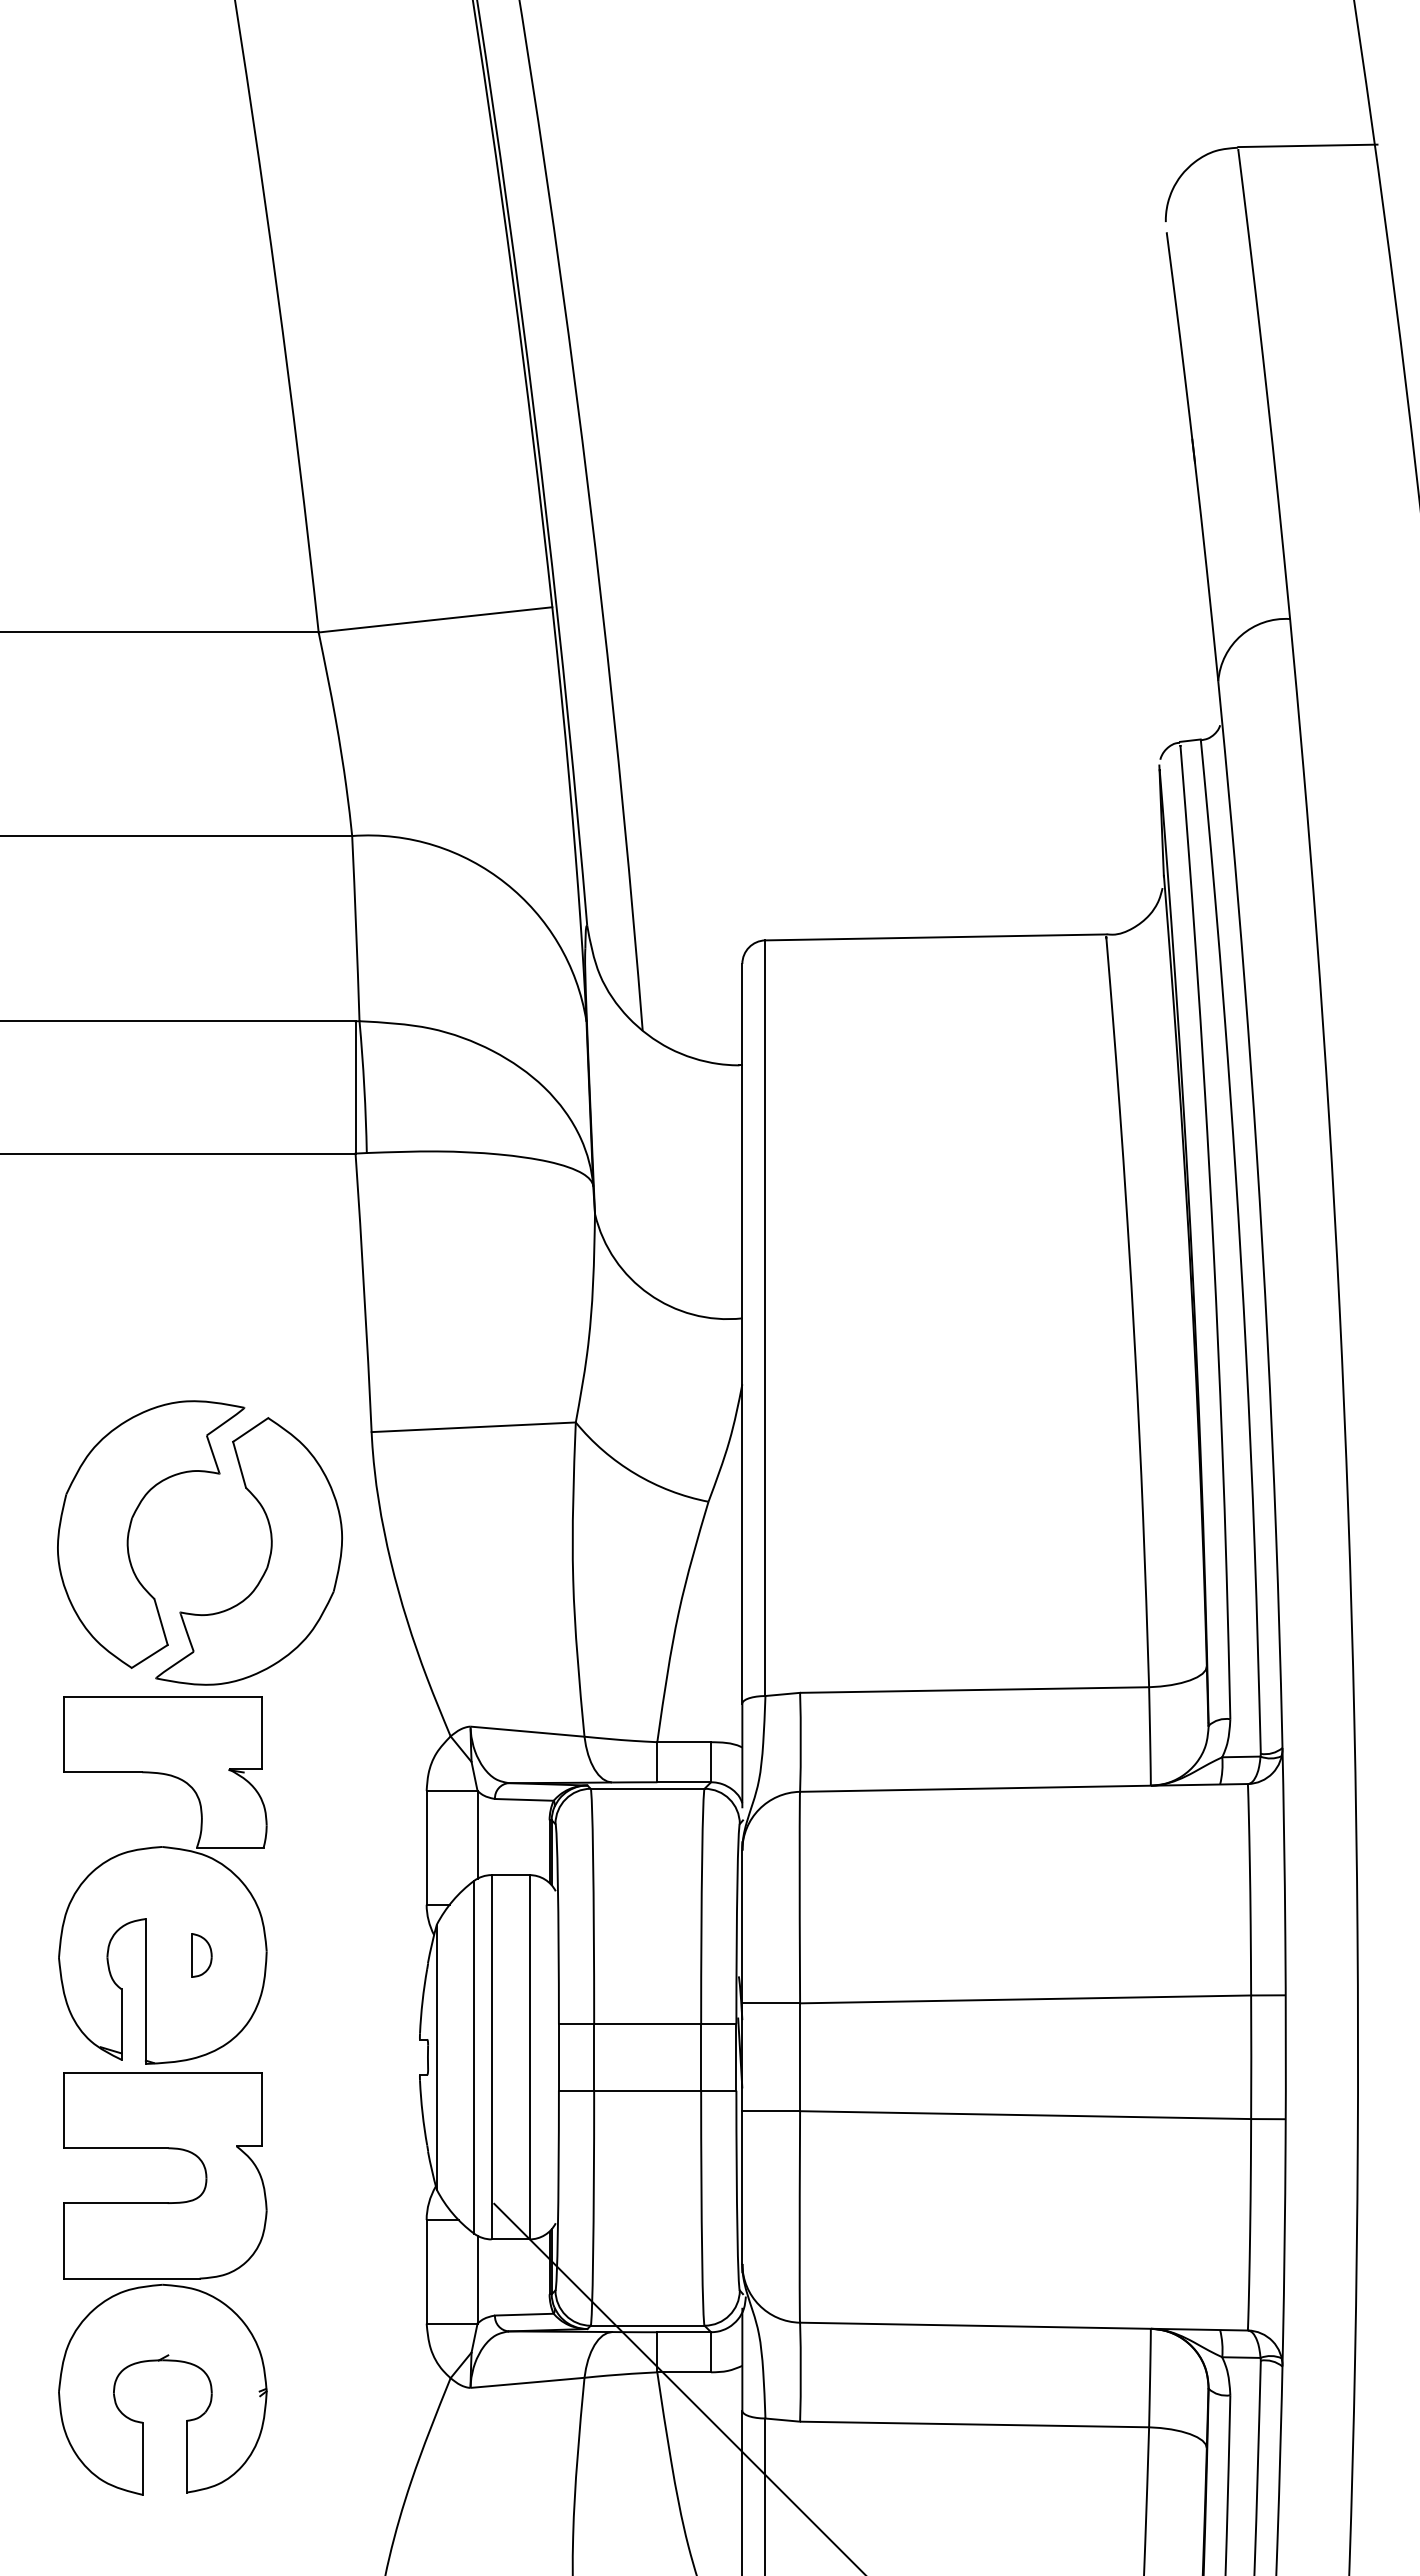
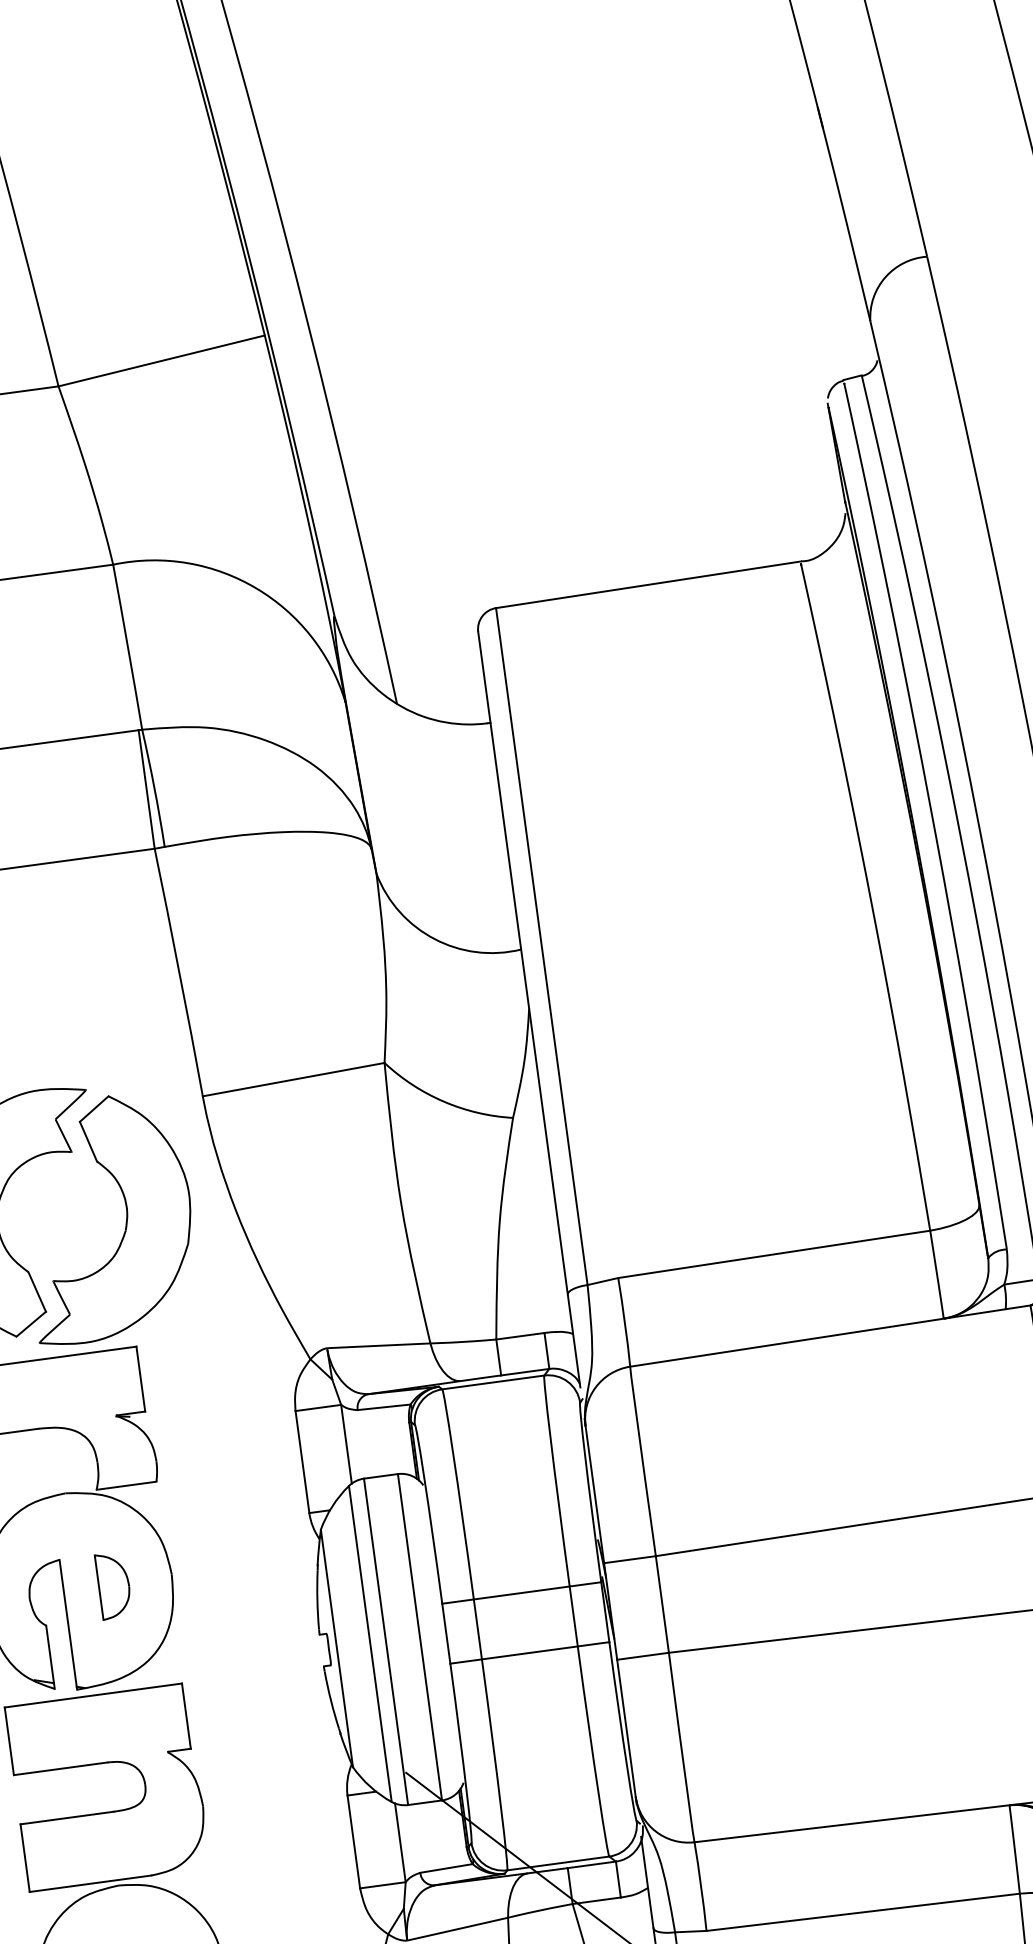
part: (201, 1955) -> (113, 1585), size x1.67

